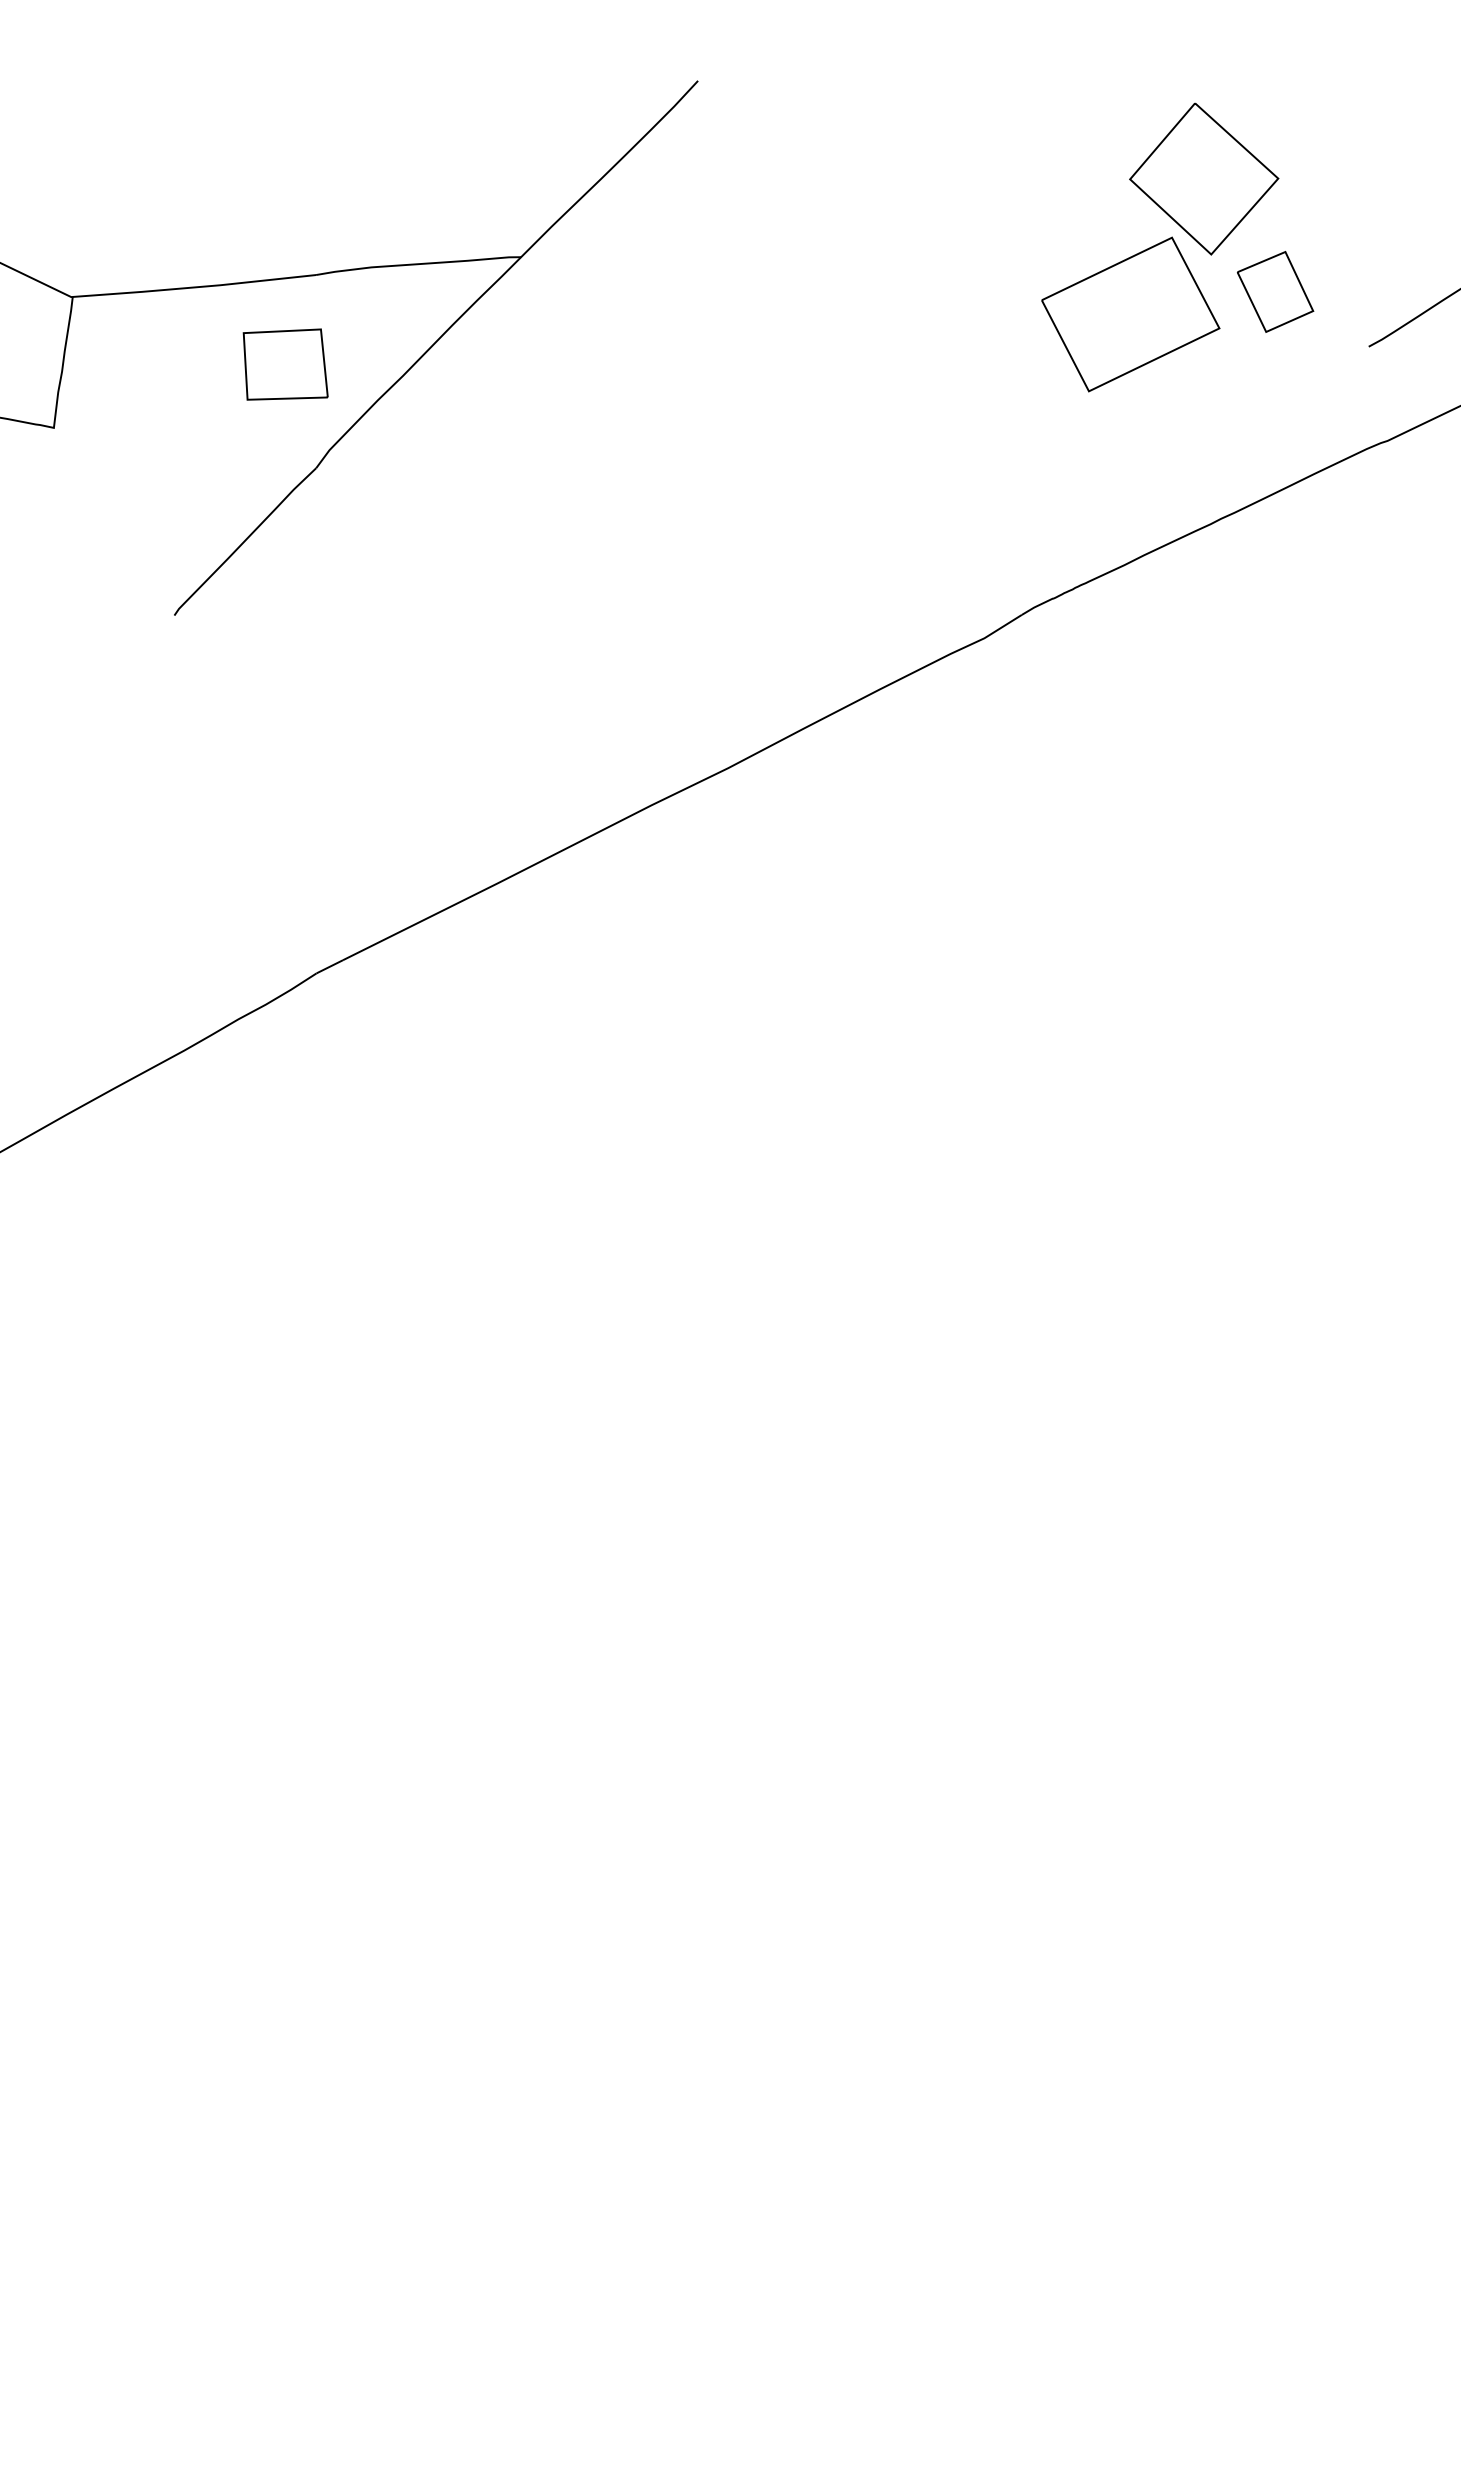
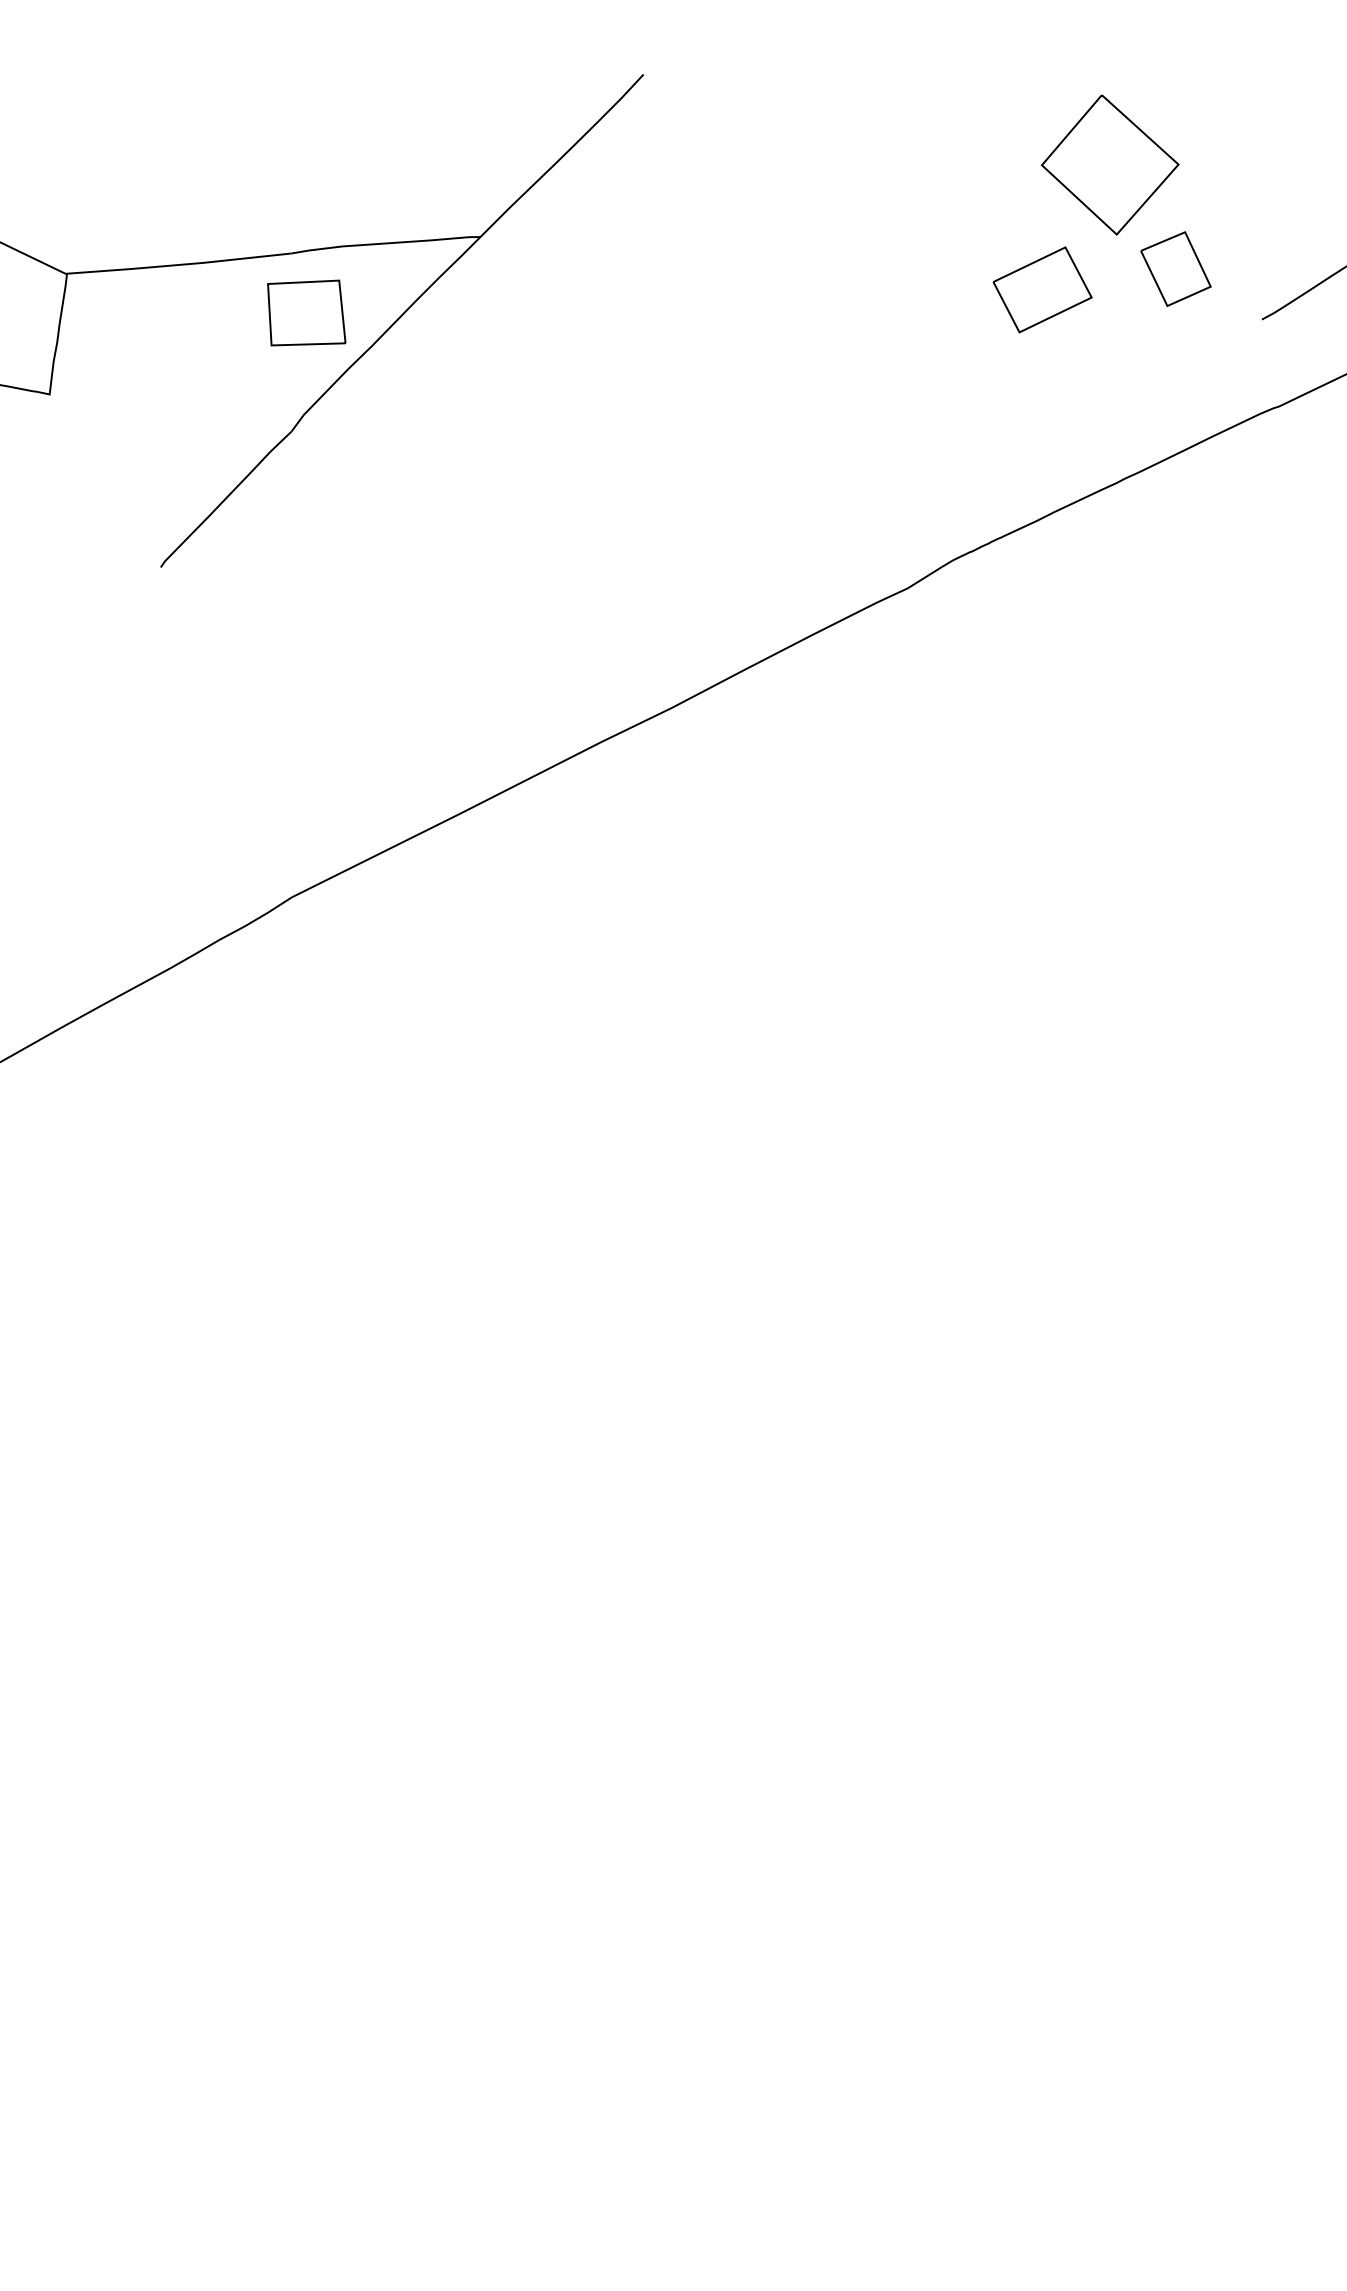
part: (1130, 314) -> (1042, 289), size x0.6
part: (285, 364) -> (306, 312), moved

